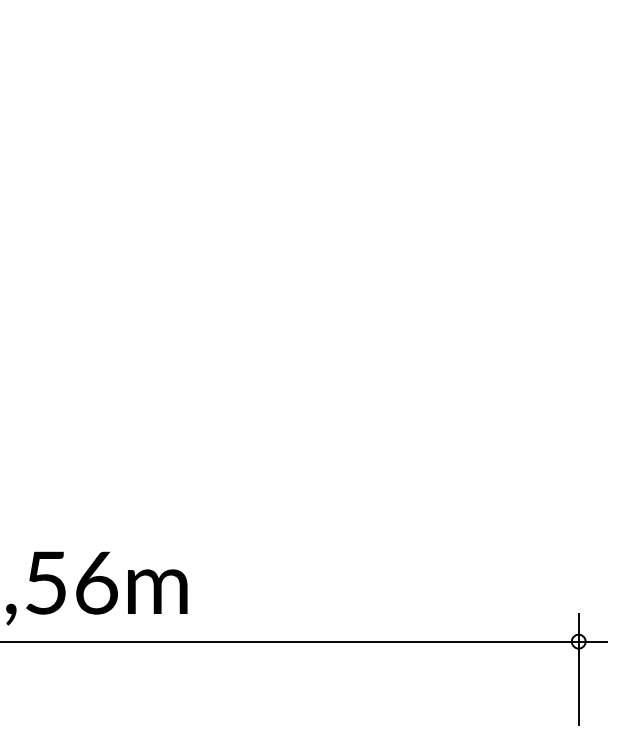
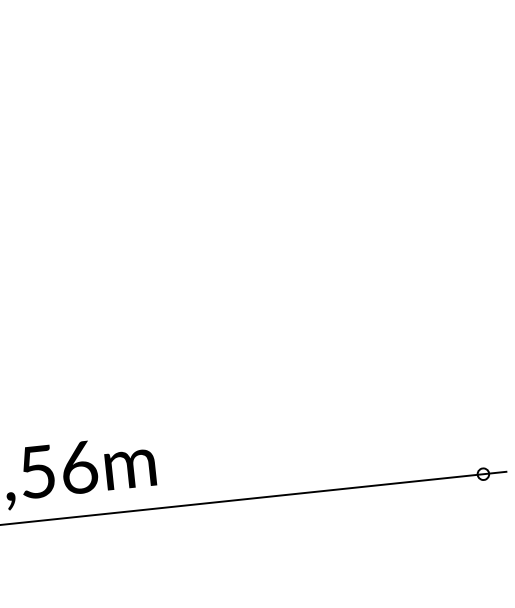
line: (578, 669) -> (485, 497), removed

